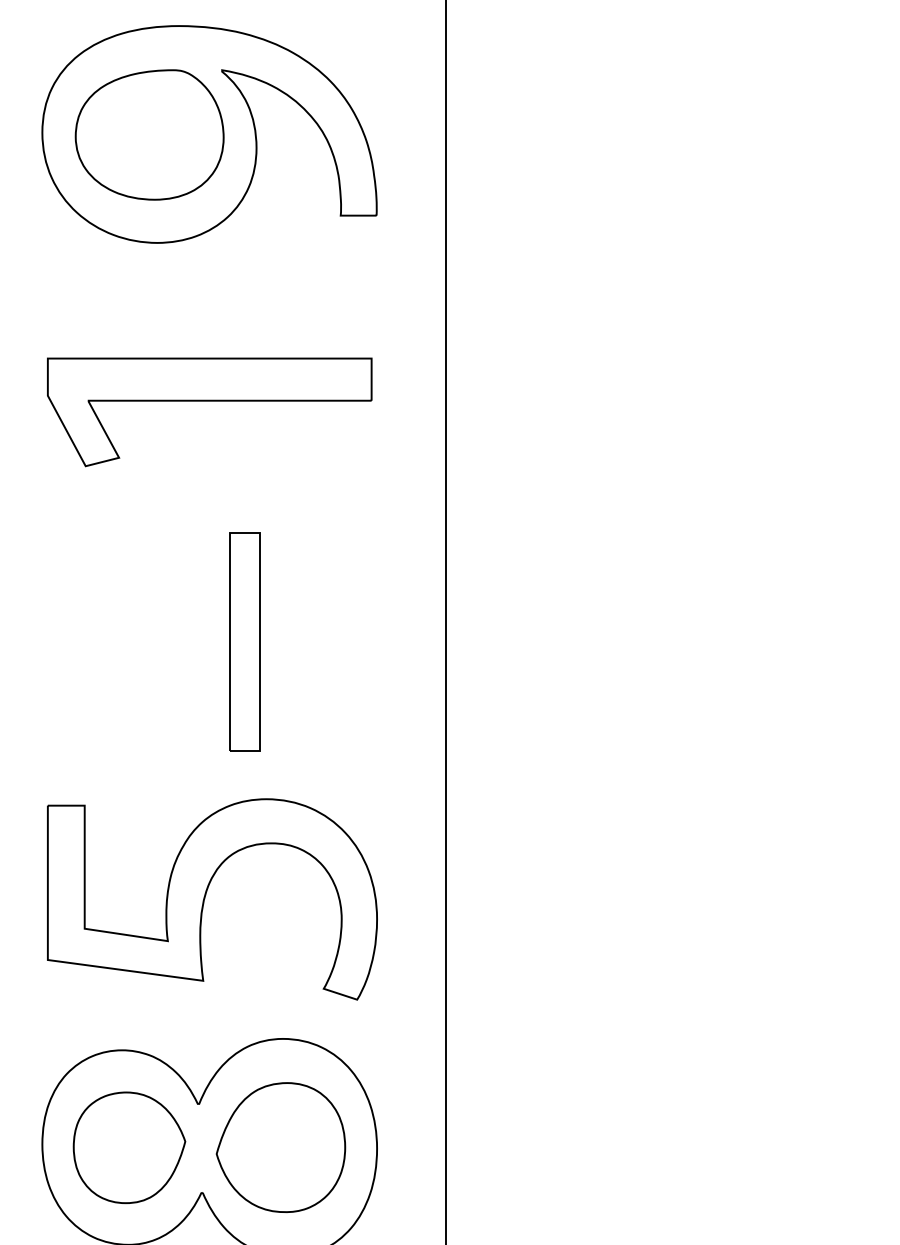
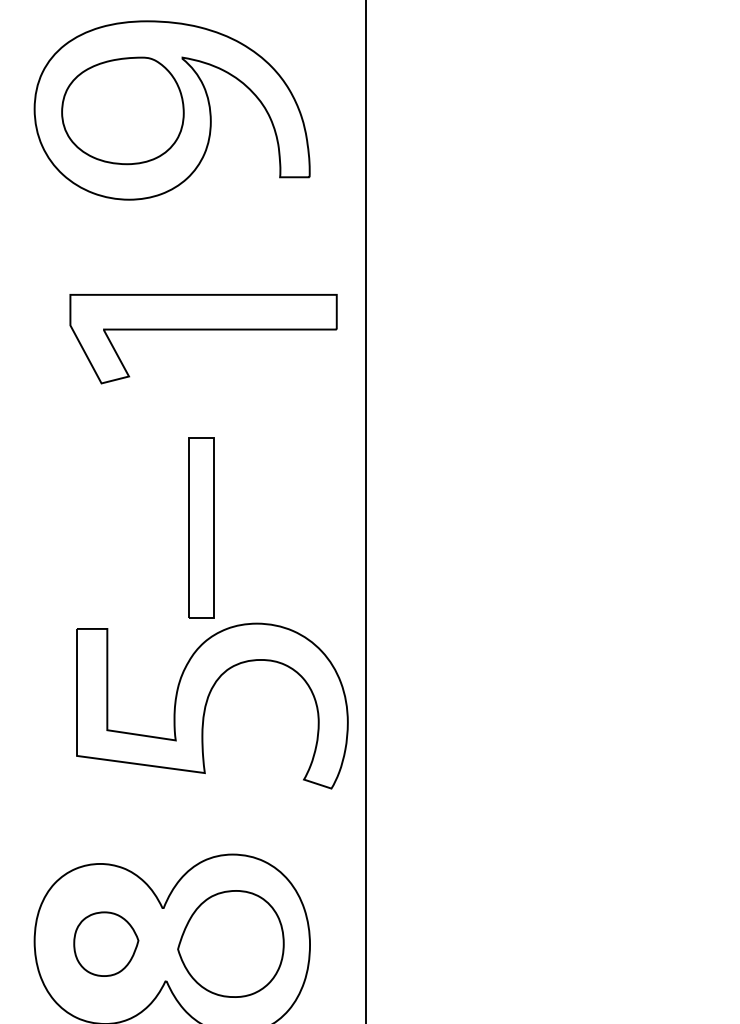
part: (209, 401) -> (203, 330), moved
part: (205, 898) -> (206, 705), moved
part: (129, 1147) -> (106, 943), size x0.7

